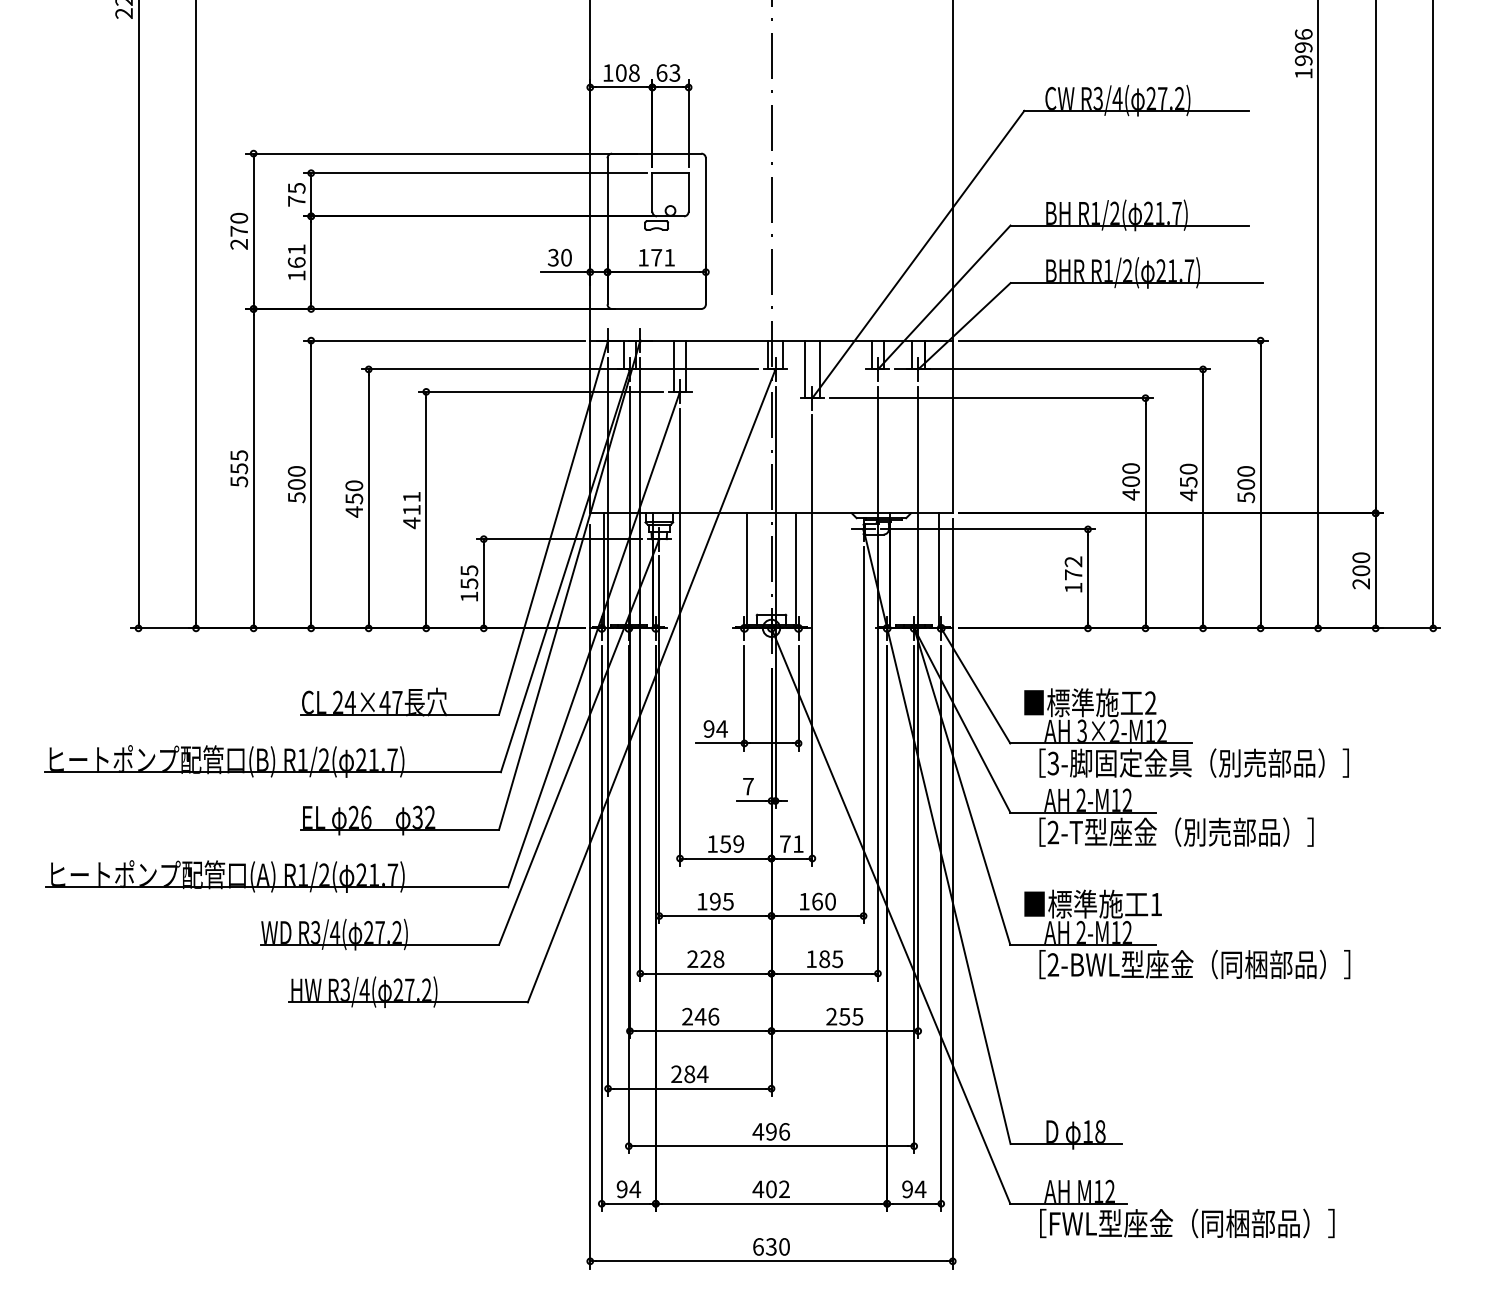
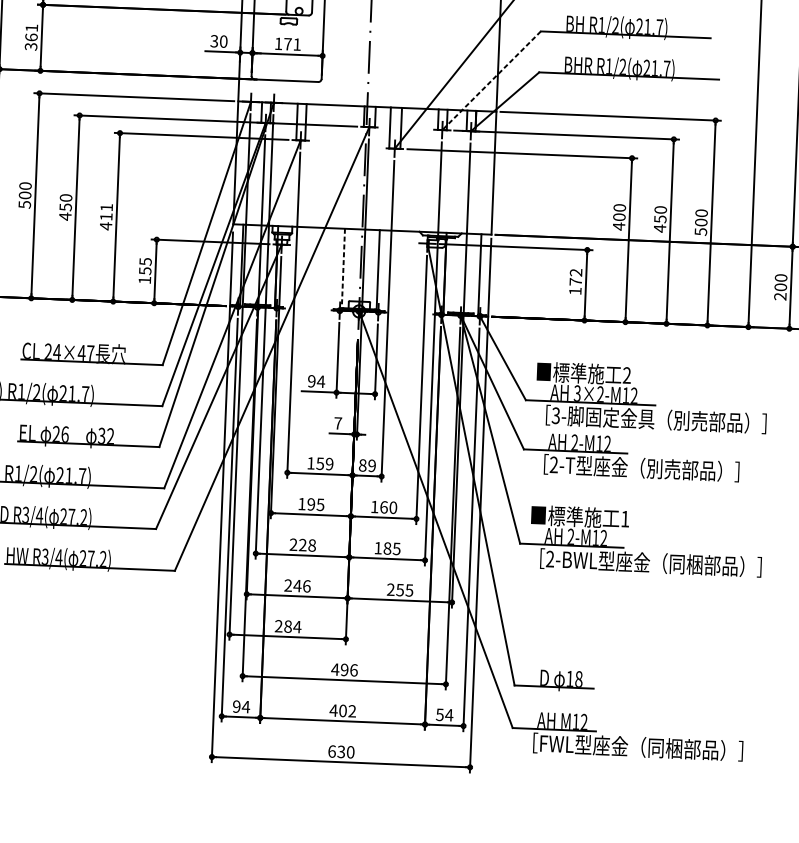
text: (296, 275) -> (30, 46), 161 -> 361
line: (944, 297) -> (491, 80), solid -> dashed
line: (747, 570) -> (343, 269), solid -> dashed
text: (791, 843) -> (367, 465), 71 -> 89
text: (907, 1189) -> (439, 714), 94 -> 54

